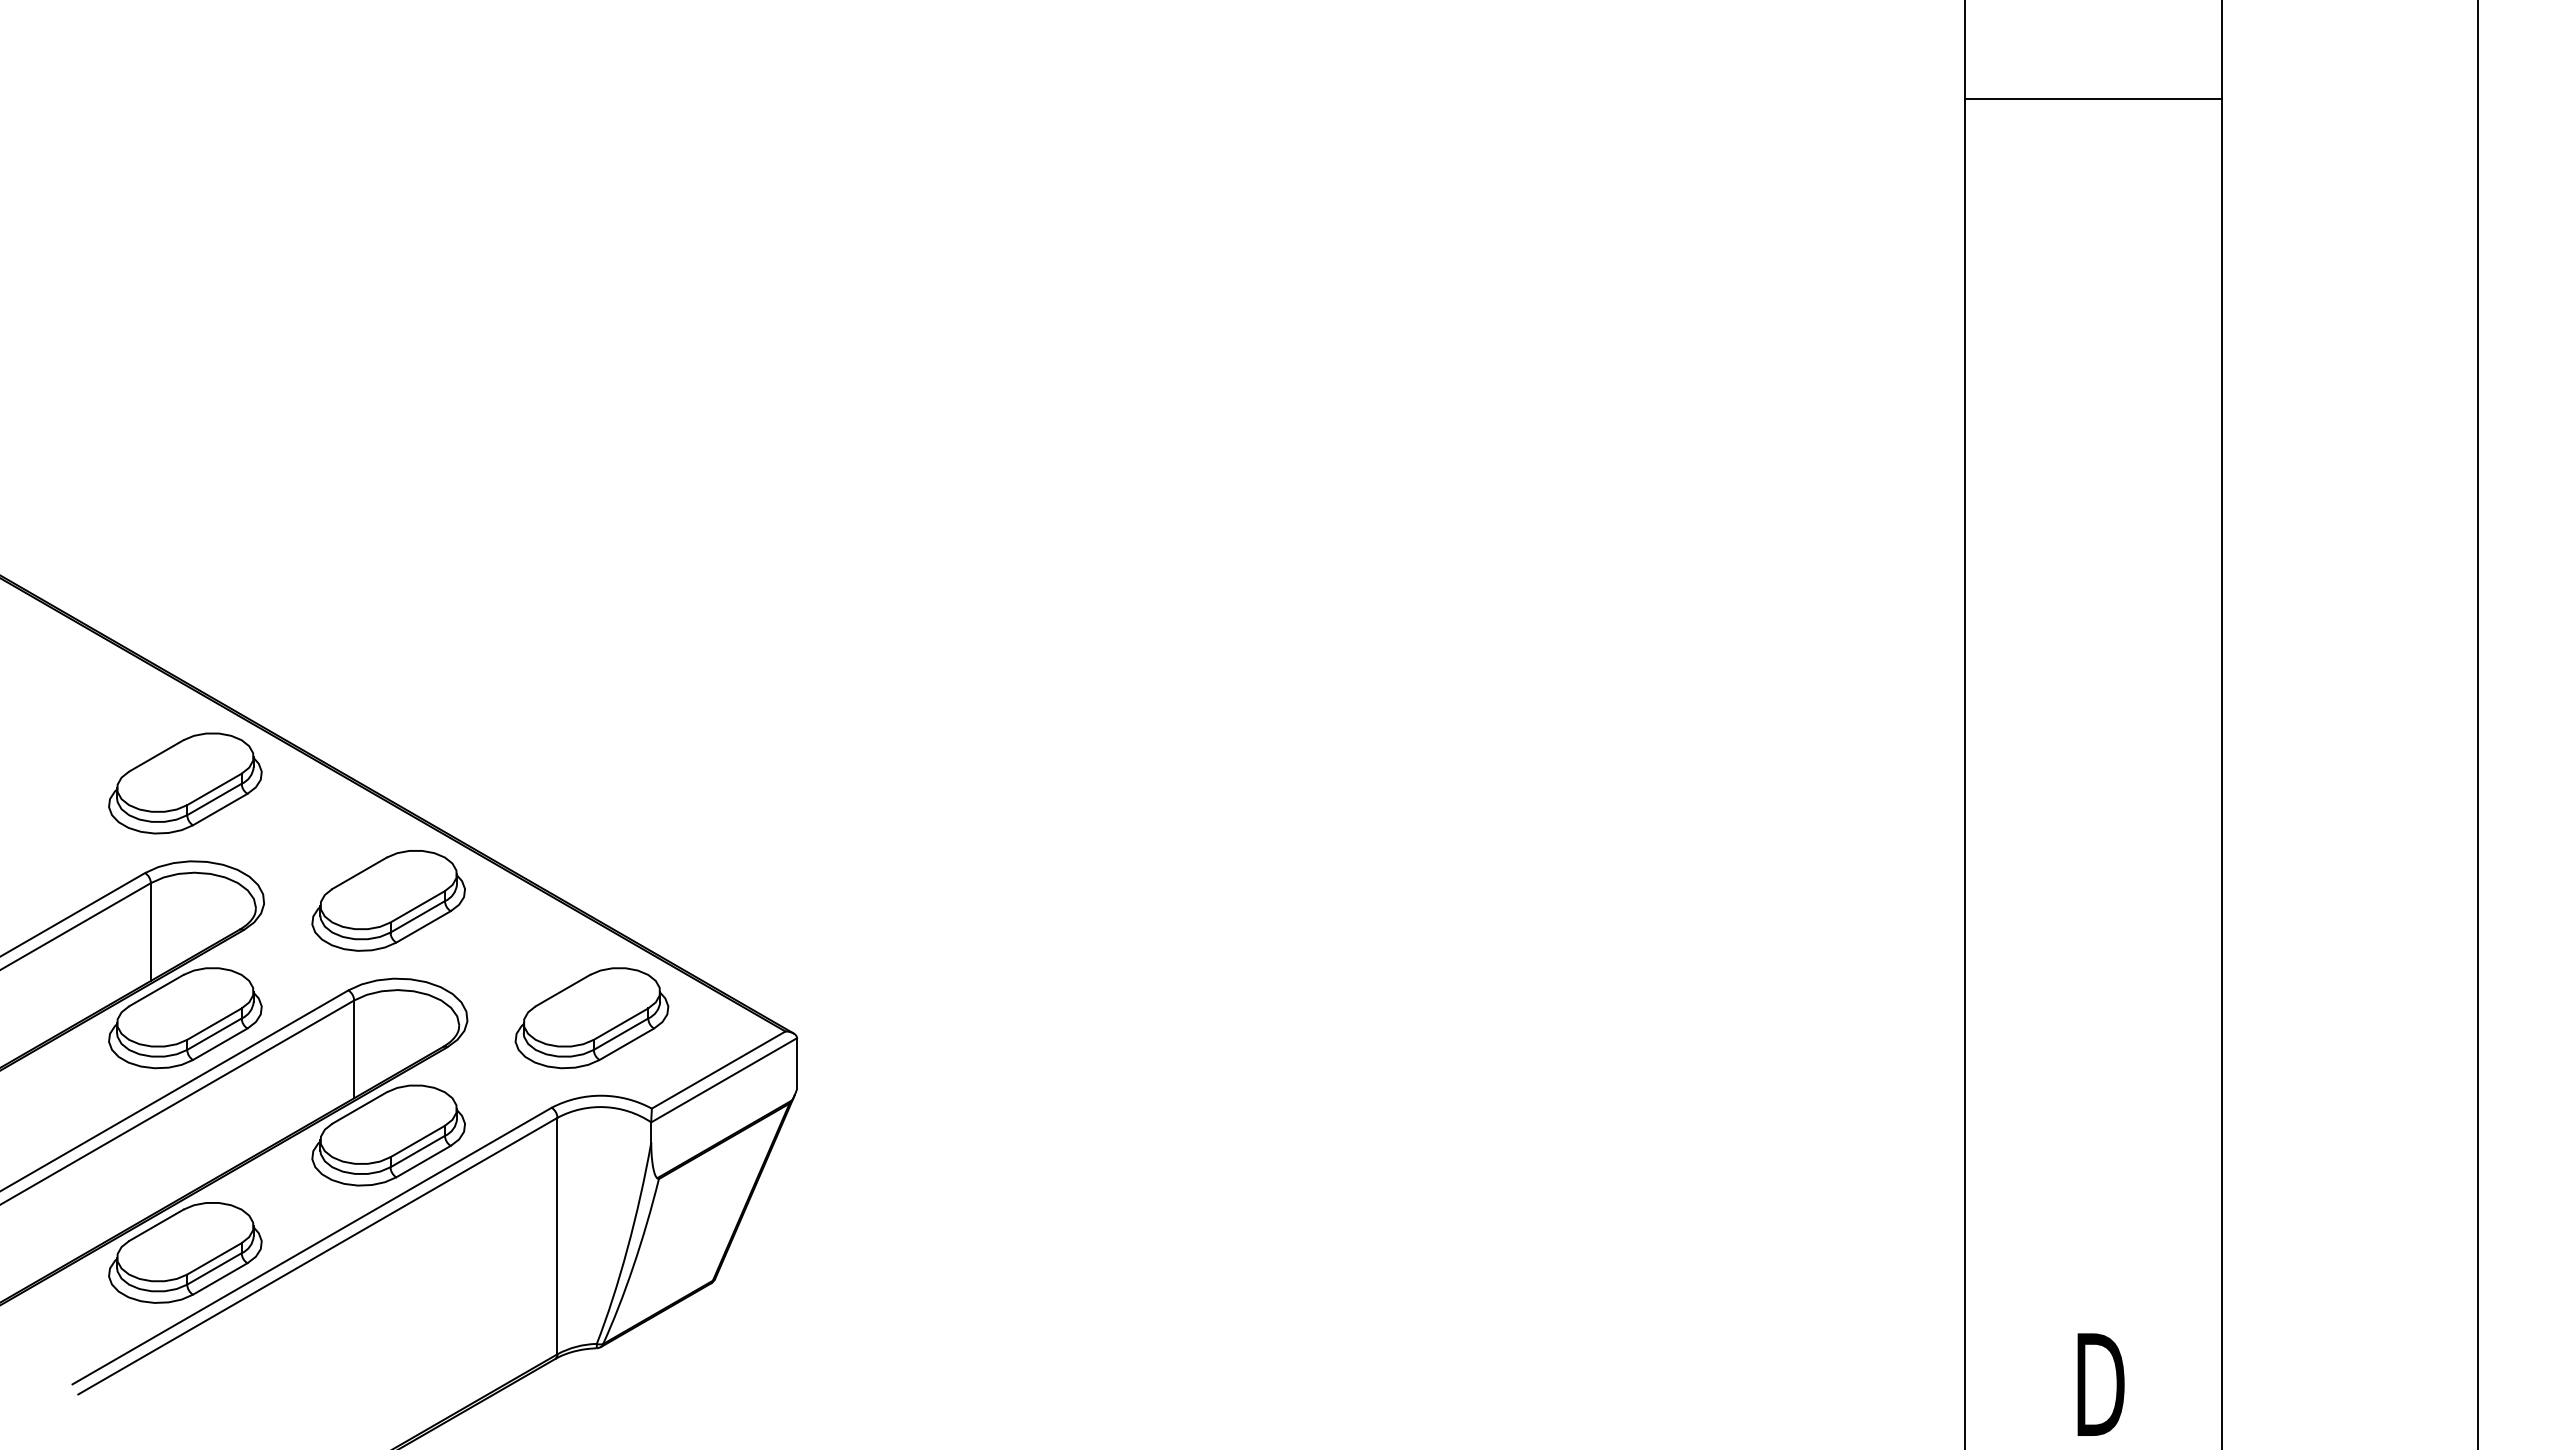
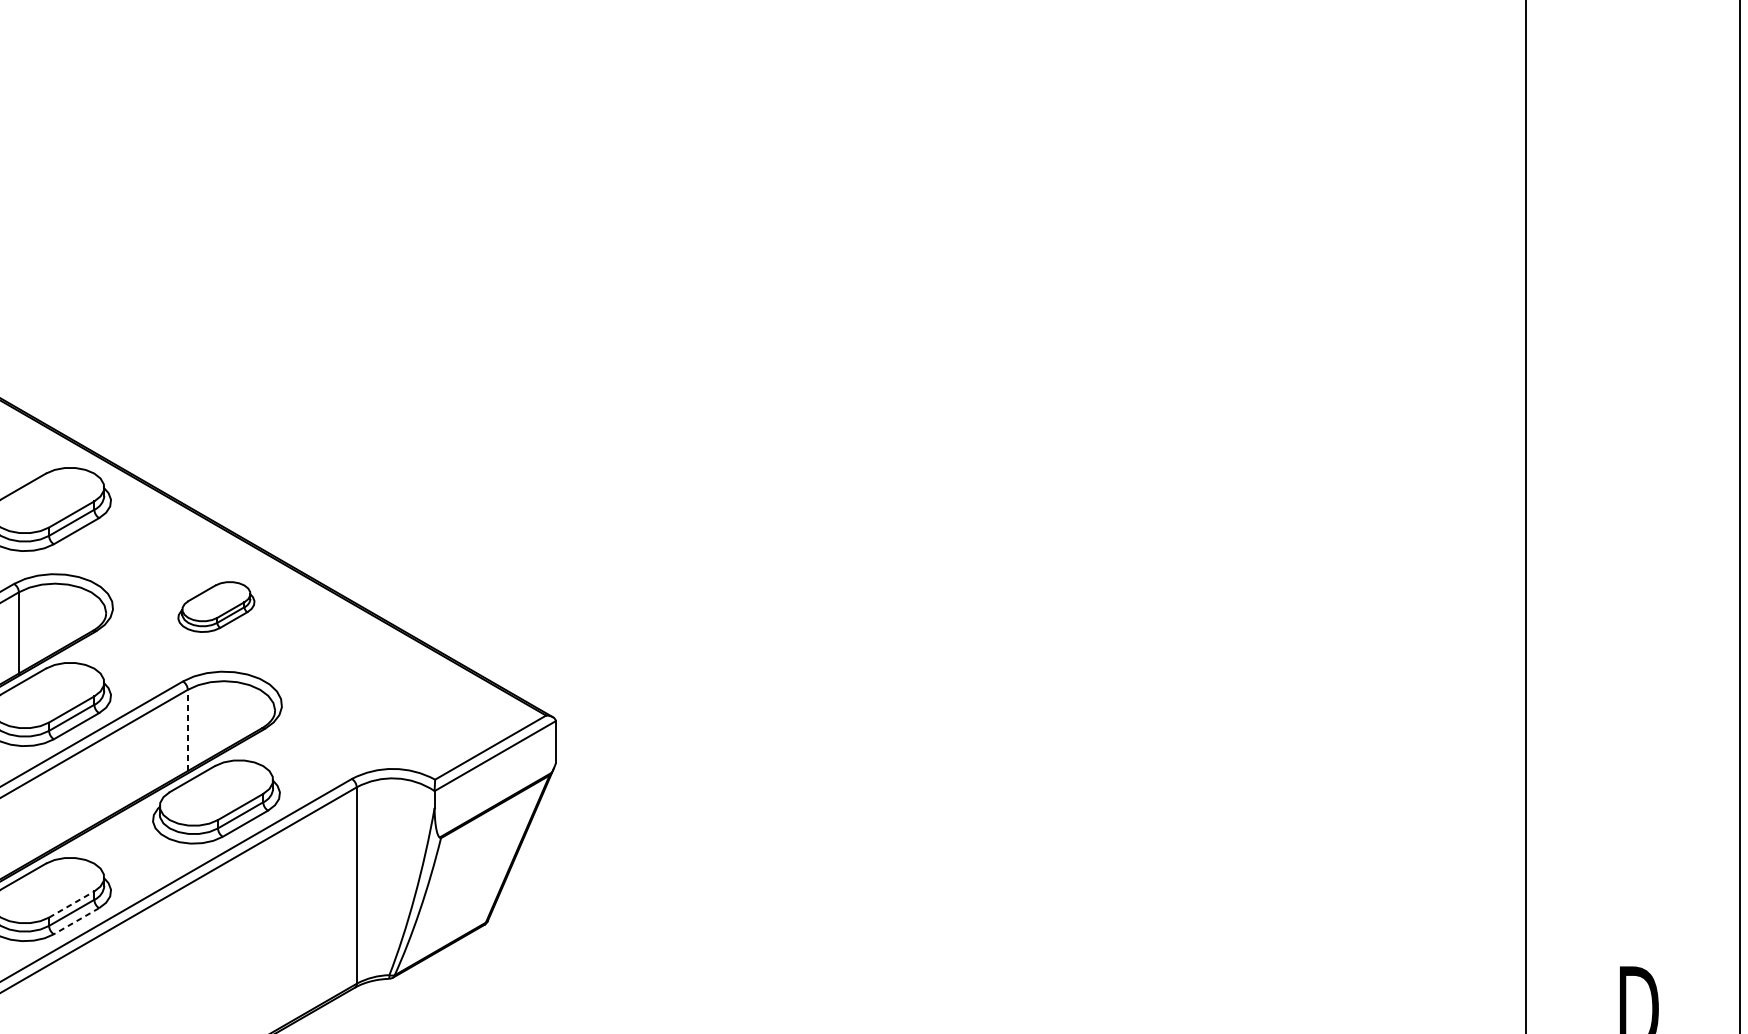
part: (388, 900) -> (216, 606), size x0.6
part: (591, 1018) -> (385, 704), removed
line: (354, 1049) -> (188, 730), solid -> dashed
line: (214, 1258) -> (71, 904), solid -> dashed
line: (219, 1279) -> (75, 921), solid -> dashed

